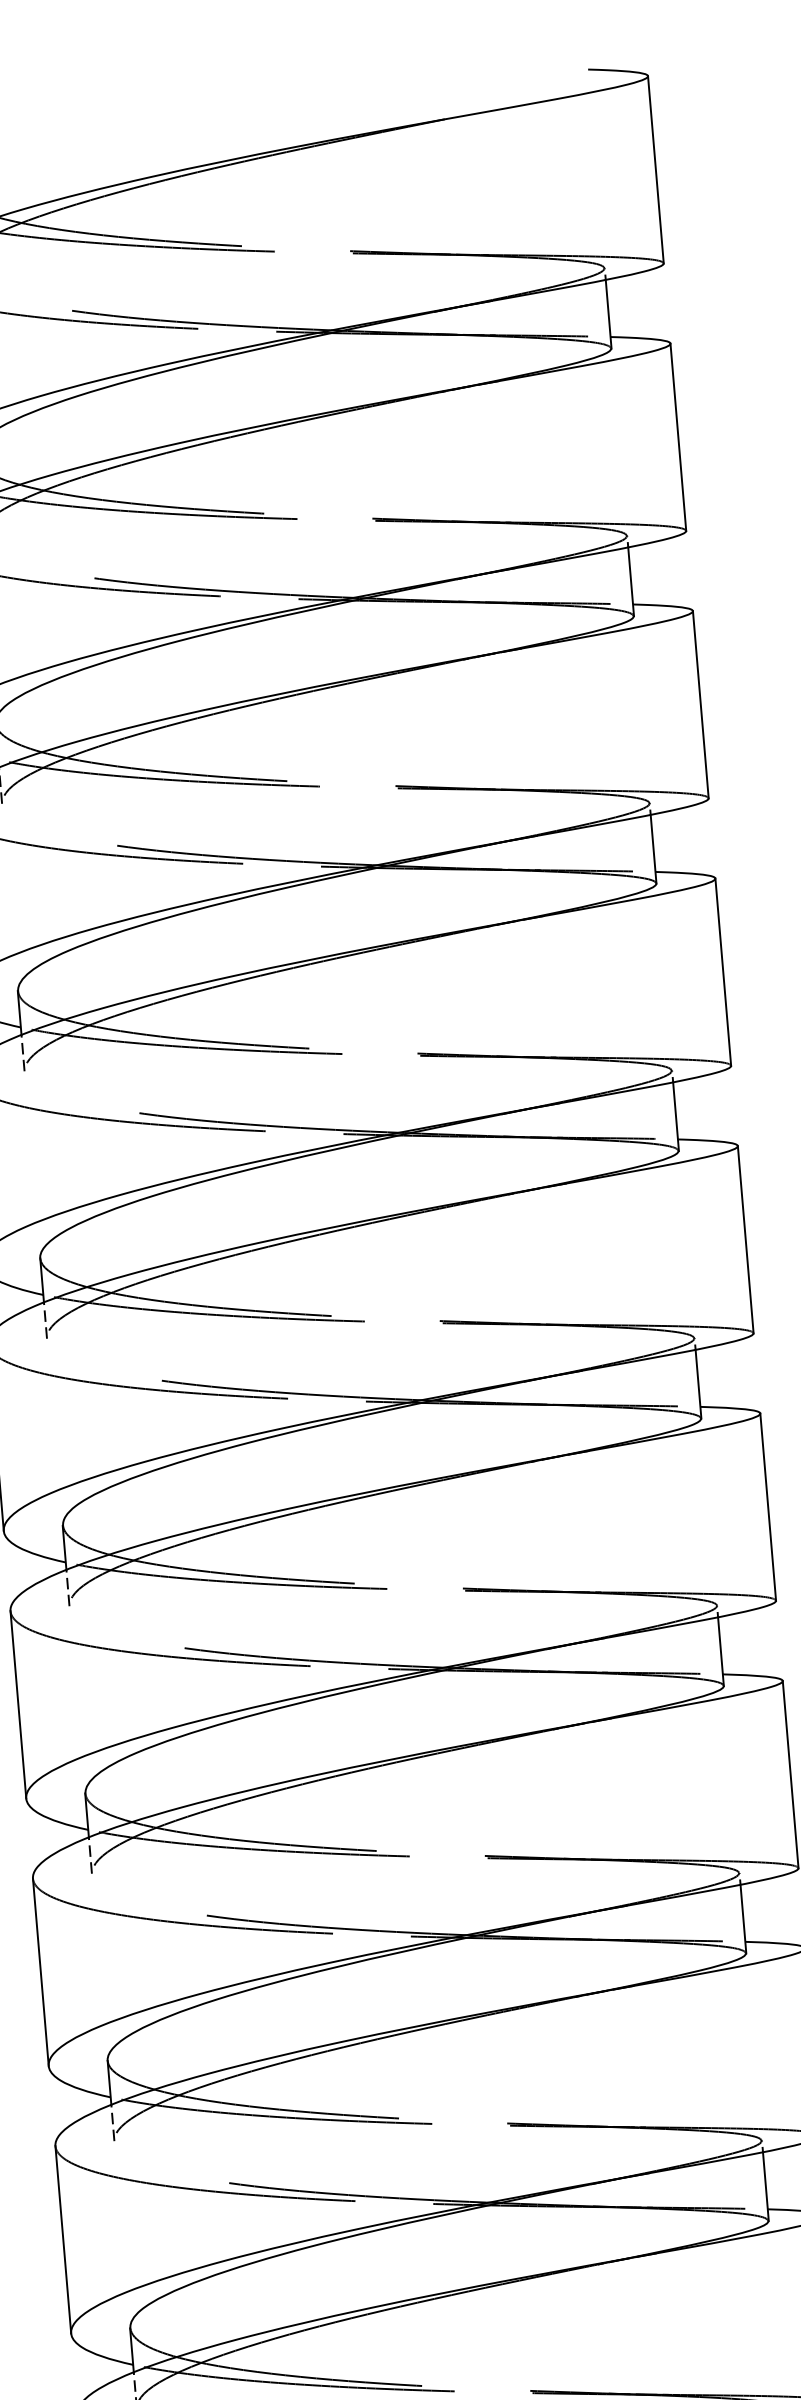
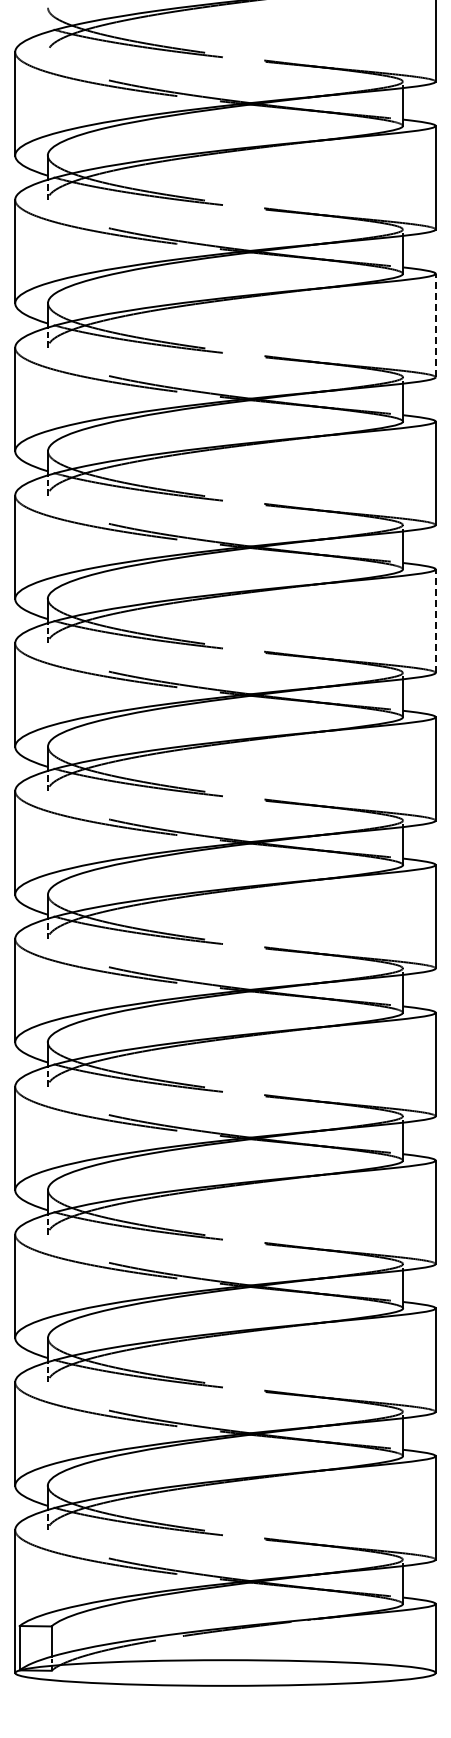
line: (700, 704) -> (435, 325), solid -> dashed
line: (745, 1240) -> (435, 621), solid -> dashed

